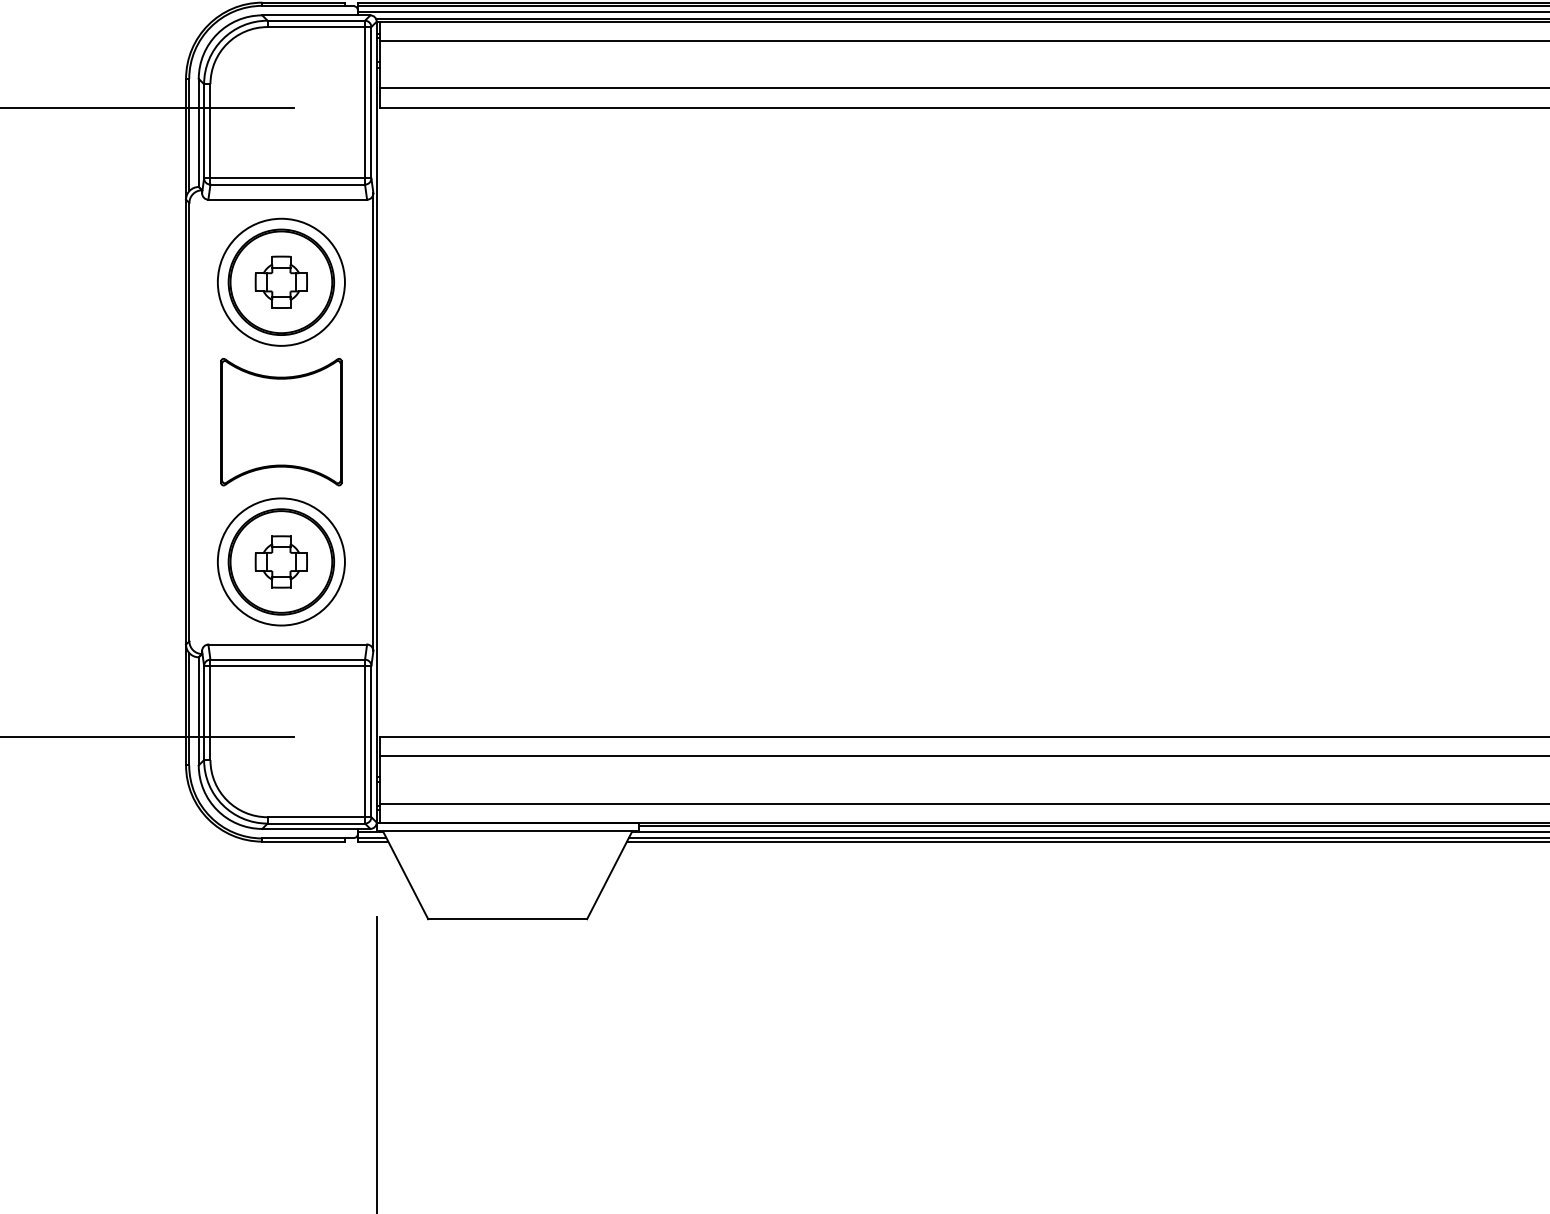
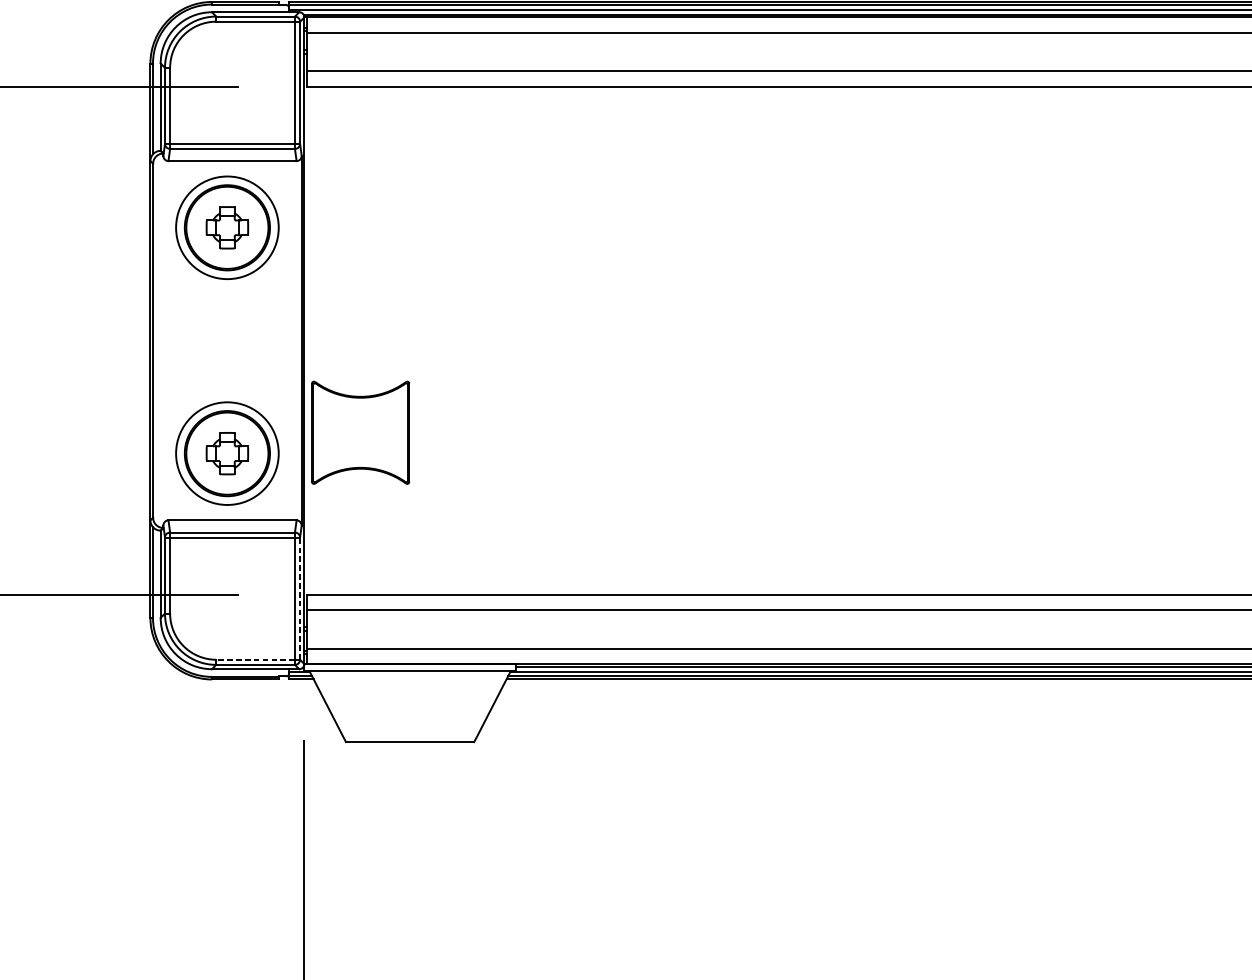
part: (281, 422) -> (360, 433), moved
line: (371, 741) -> (300, 598), solid -> dashed
line: (316, 817) -> (255, 659), solid -> dashed

